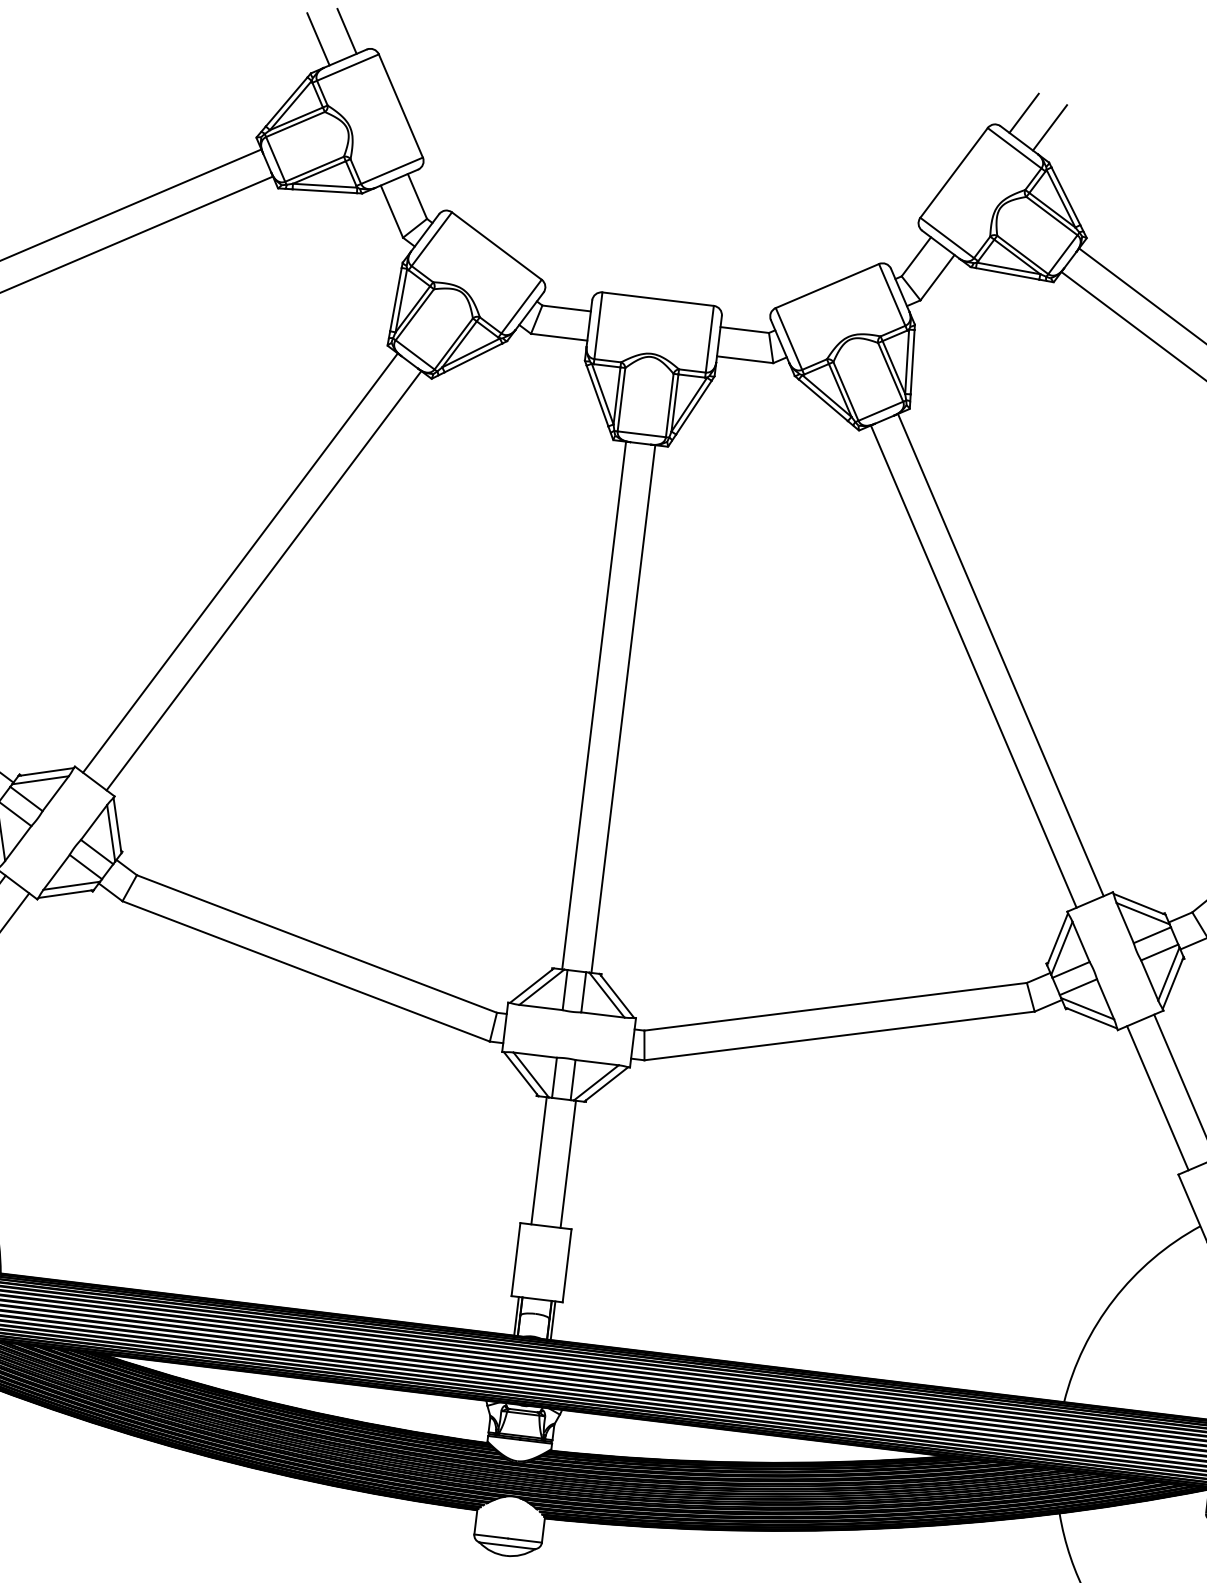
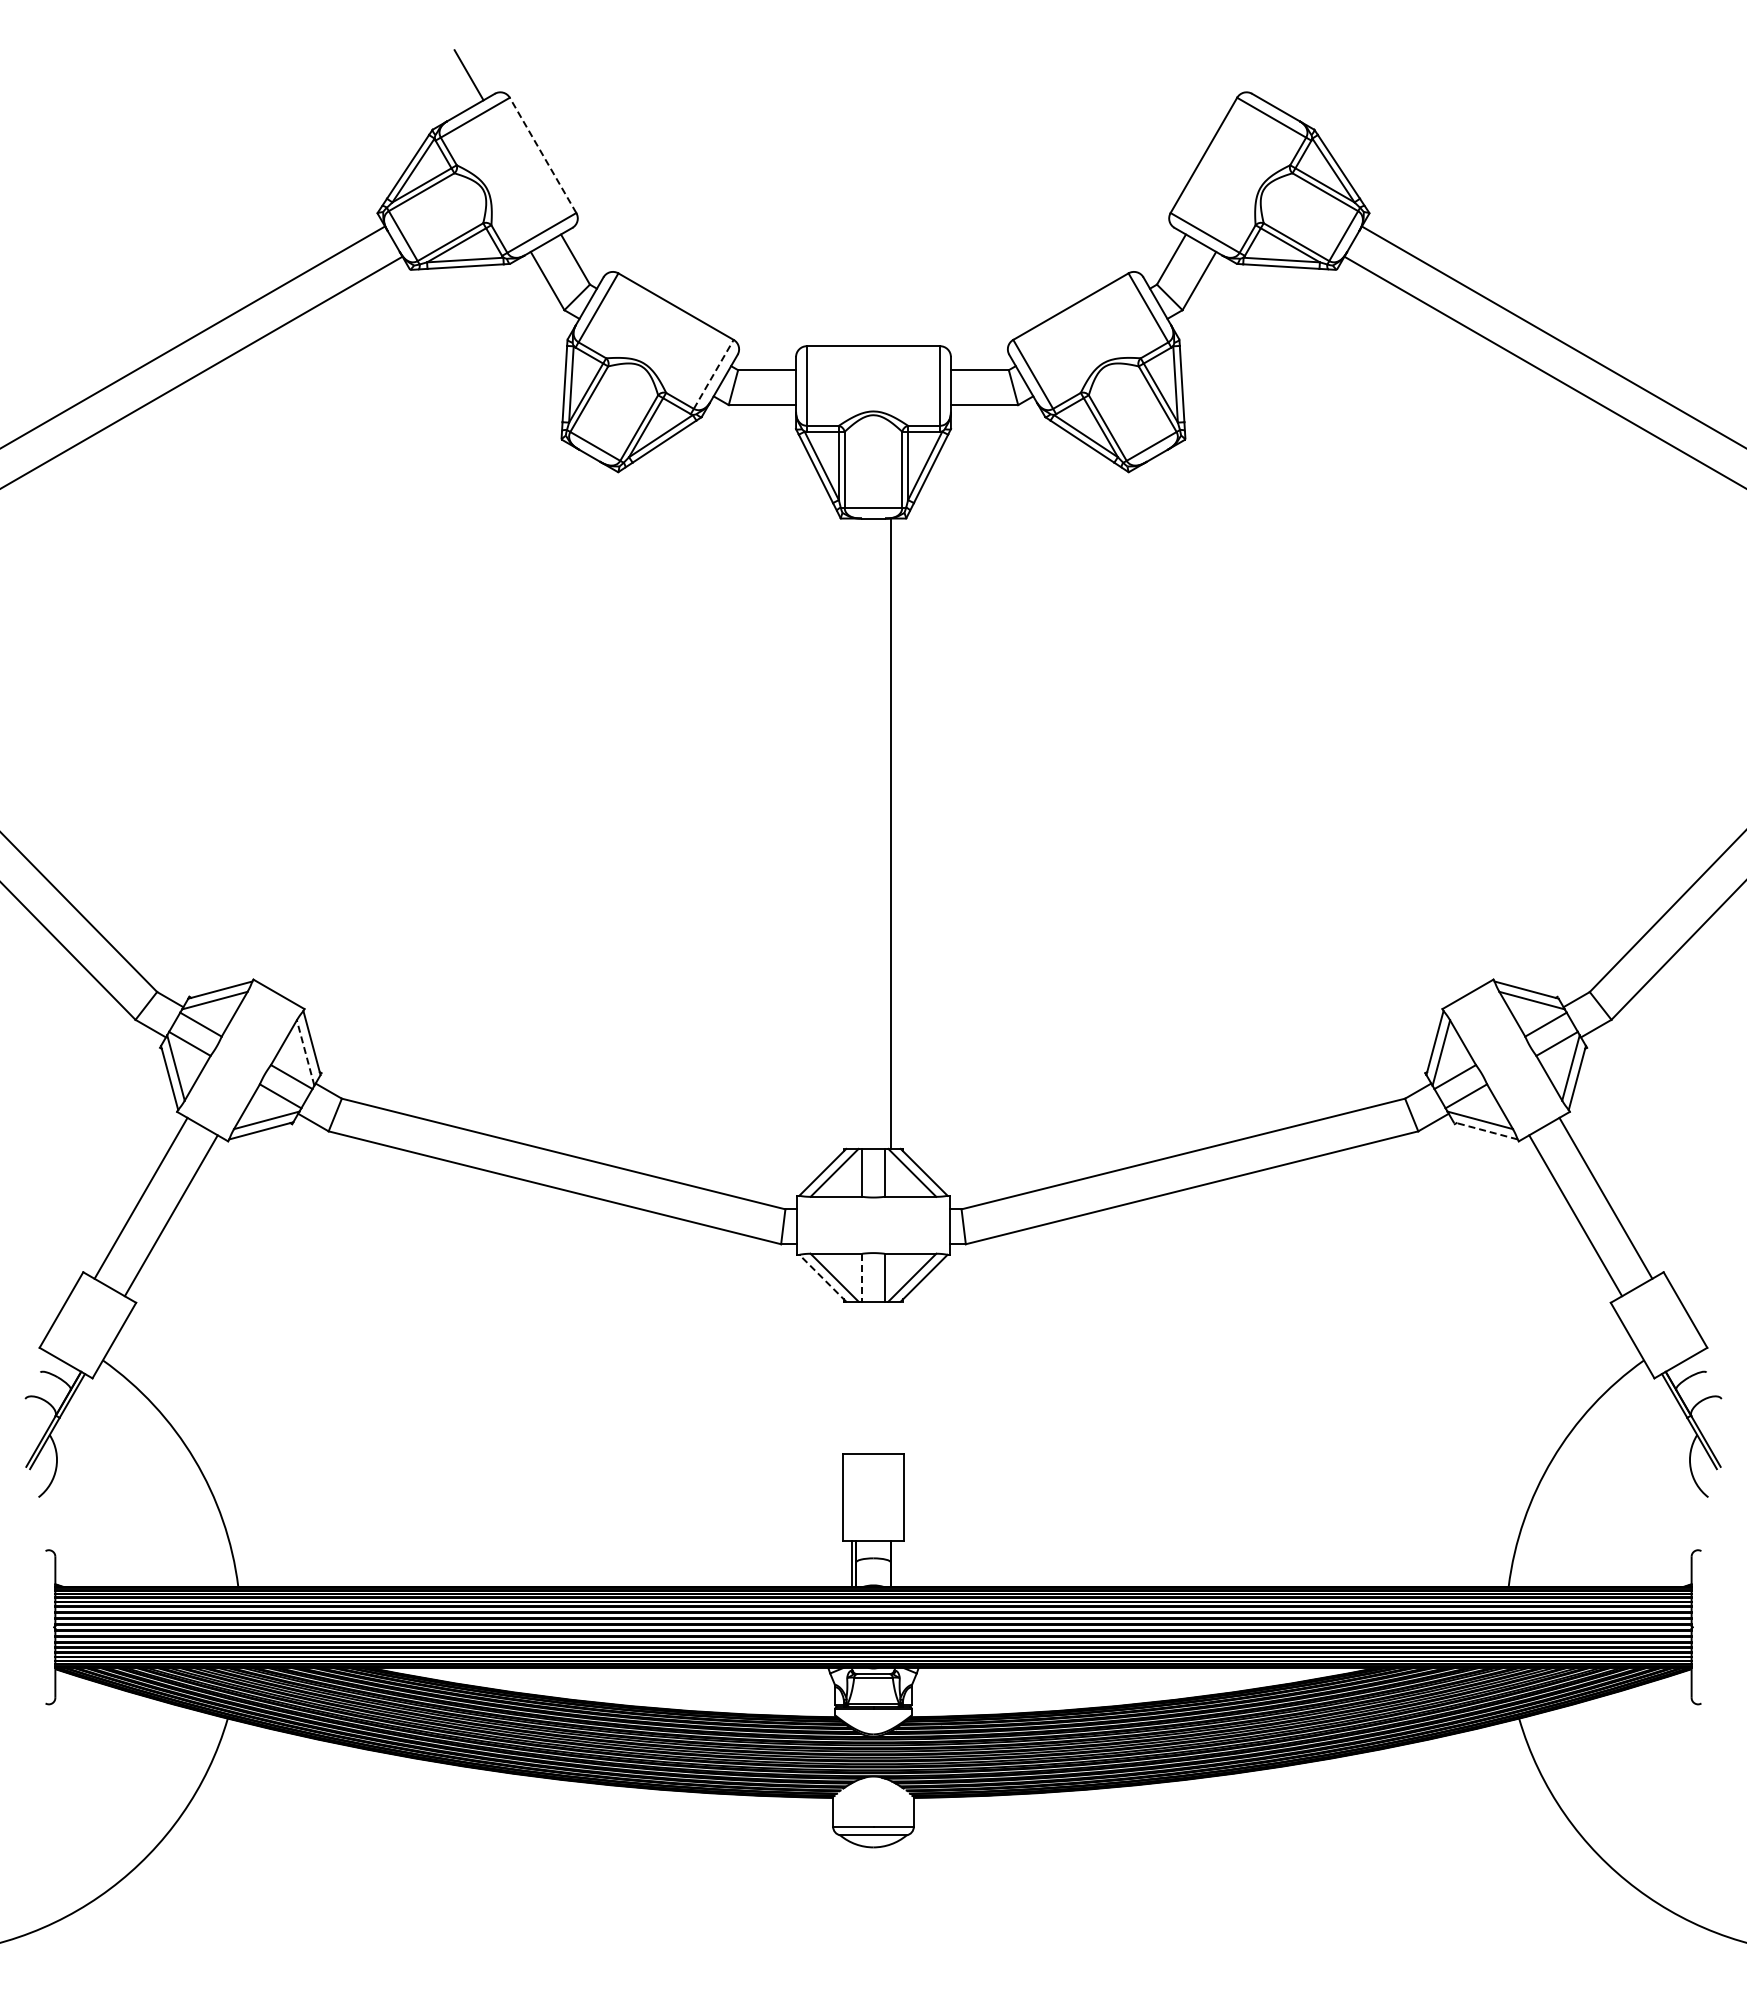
line: (318, 39) -> (436, 88), removed
line: (401, 106) -> (543, 155), solid -> dashed
line: (1023, 113) -> (1277, 75), removed
line: (1050, 127) -> (1310, 88), removed
line: (521, 306) -> (713, 374), solid -> dashed
line: (239, 563) -> (418, 716), removed
line: (263, 580) -> (449, 733), removed
line: (1000, 655) -> (1327, 716), removed
line: (973, 666) -> (1296, 733), removed
line: (594, 705) -> (856, 833), removed
line: (111, 833) -> (305, 1053), solid -> dashed
line: (1091, 1017) -> (1485, 1130), solid -> dashed
line: (521, 1073) -> (822, 1277), solid -> dashed
line: (554, 1077) -> (862, 1277), solid -> dashed
line: (539, 1160) -> (856, 1377), removed
line: (567, 1164) -> (890, 1377), removed
line: (553, 1320) -> (895, 1563), removed

